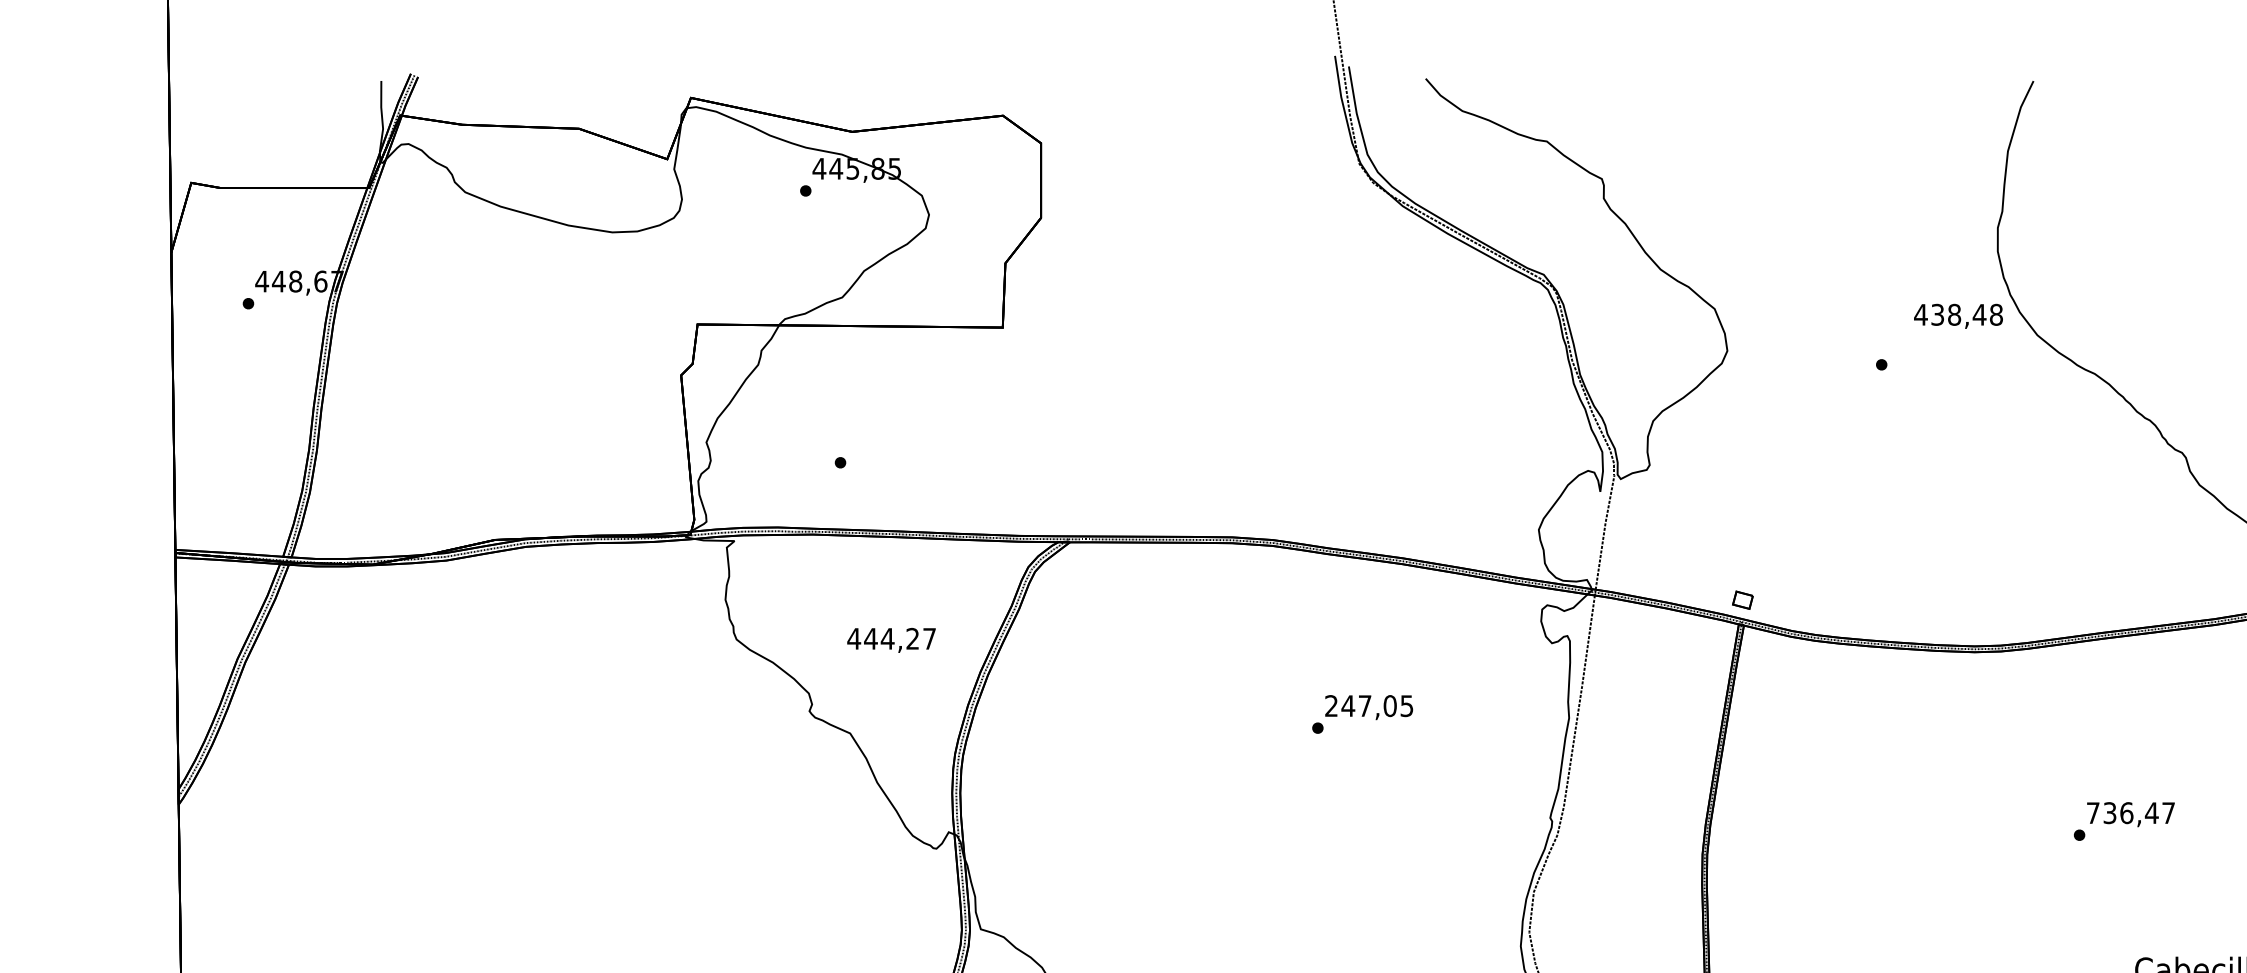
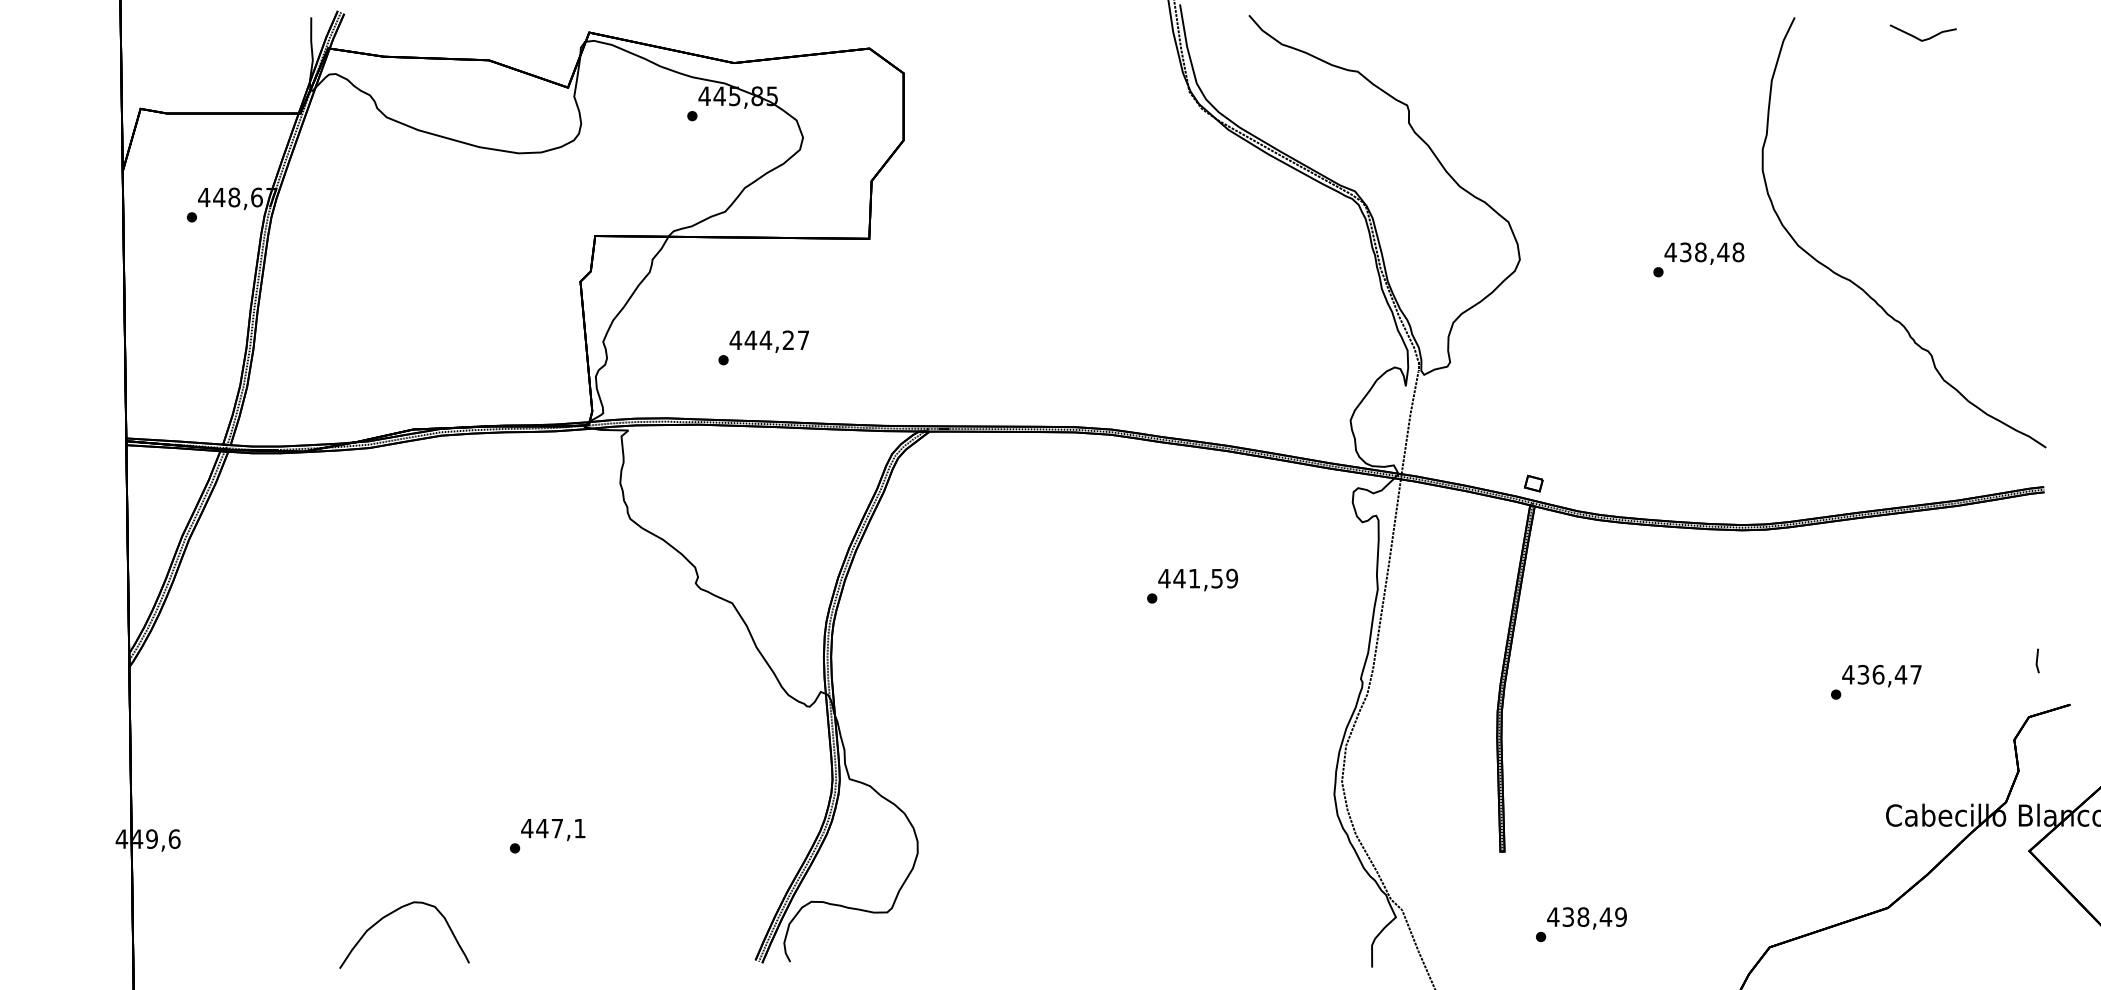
curve: (2179, 104) -> (1925, 38), added
text: (1958, 316) -> (1704, 253), moved
text: (891, 640) -> (769, 341), moved
text: (1369, 705) -> (1198, 578), 247,05 -> 441,59
text: (2093, 812) -> (1848, 674), 736,47 -> 436,47

